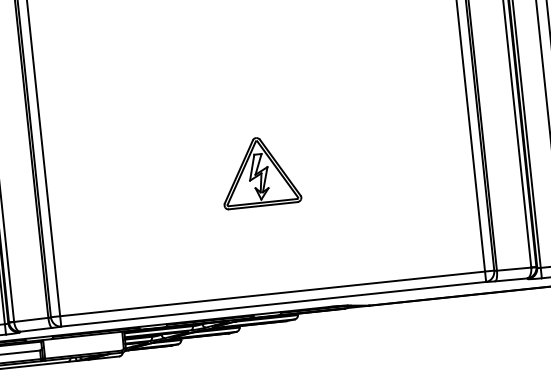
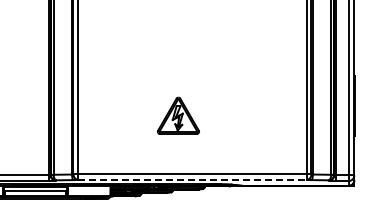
part: (259, 171) -> (178, 115), moved
line: (273, 303) -> (192, 179), solid -> dashed

